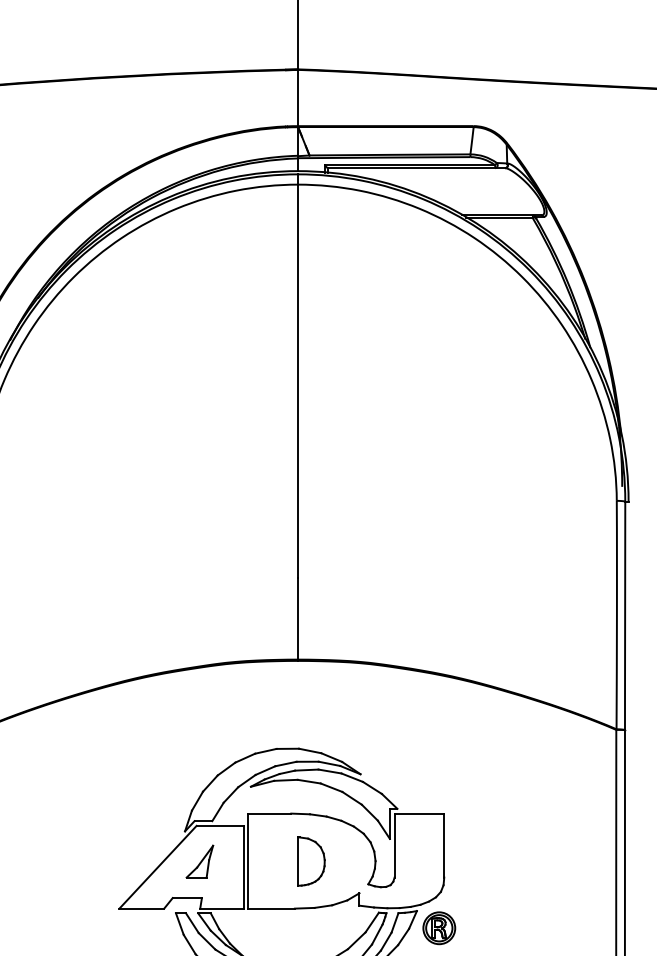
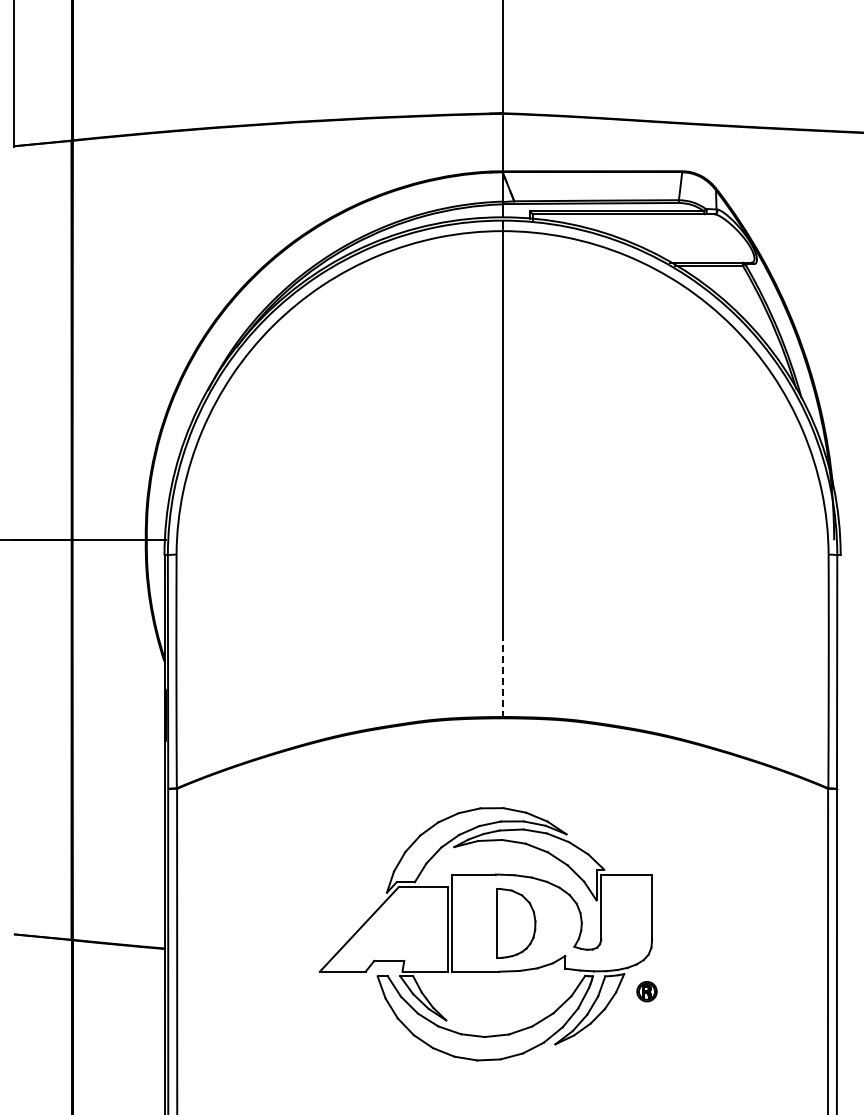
line: (297, 619) -> (502, 675), solid -> dashed
part: (199, 861) -> (401, 923), removed
part: (310, 861) -> (515, 923), size x1.4
part: (438, 927) -> (646, 991), size x0.6

